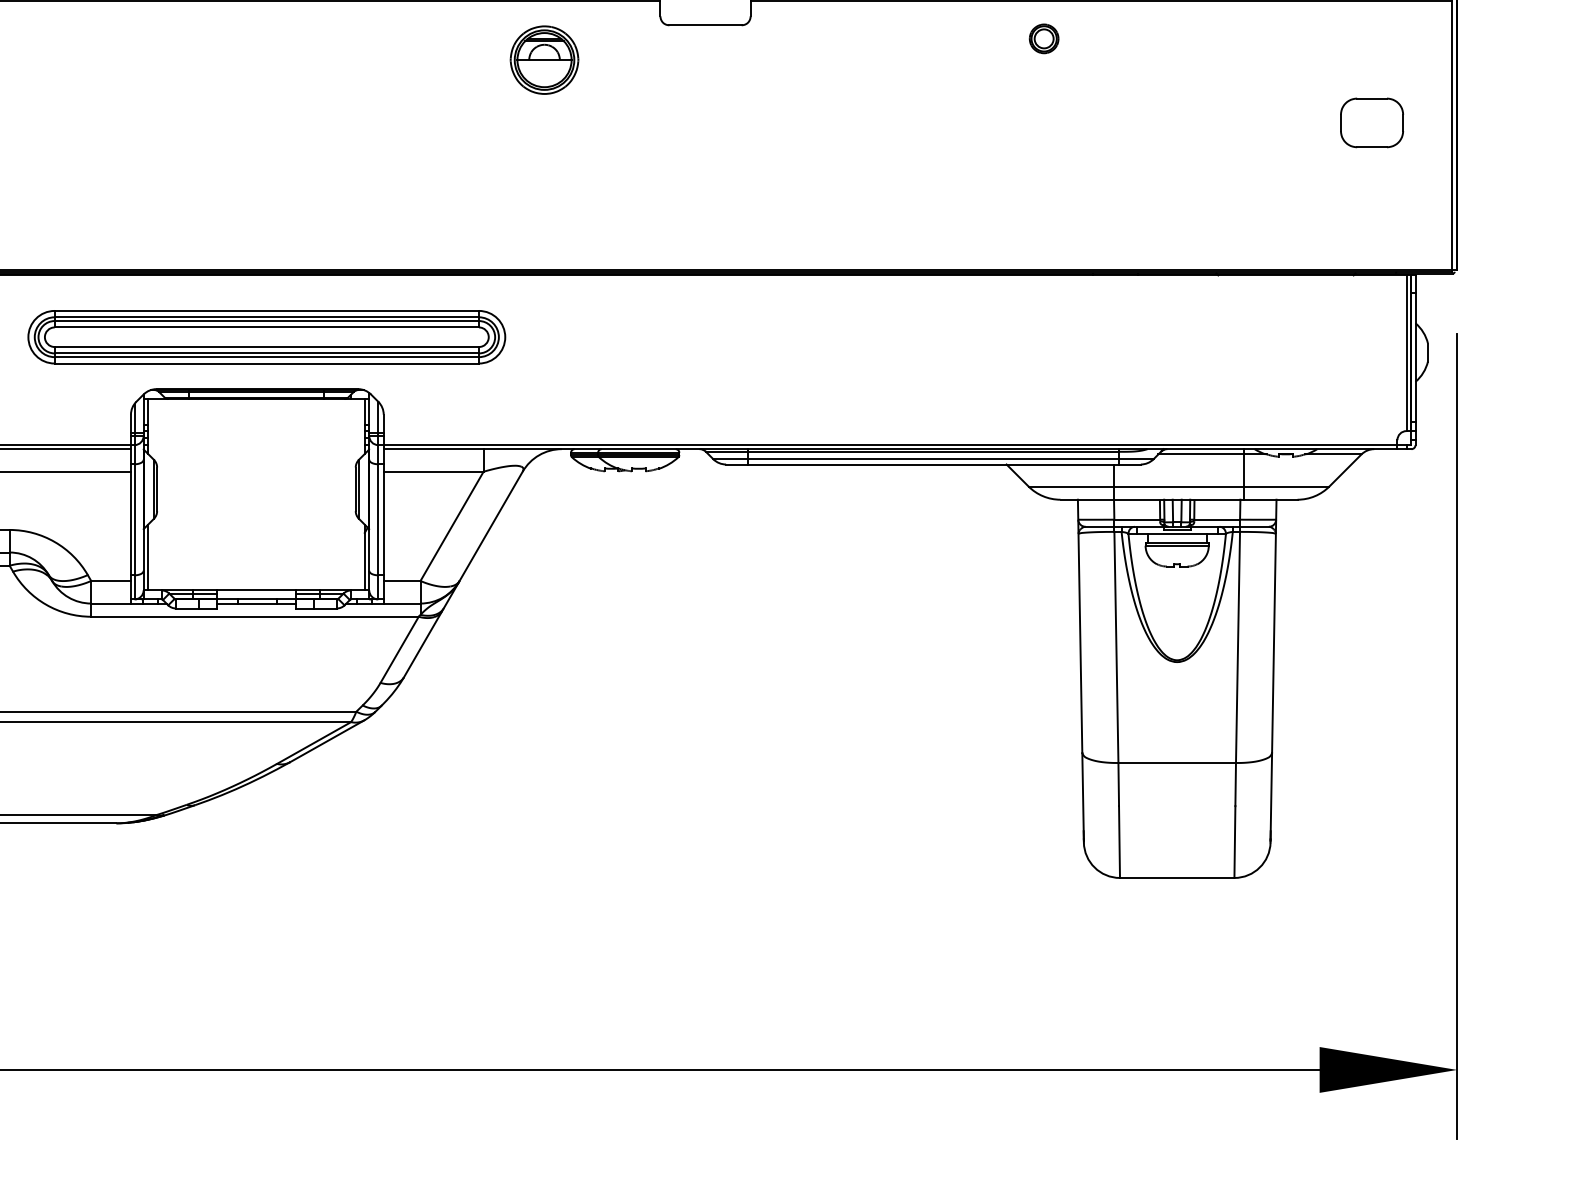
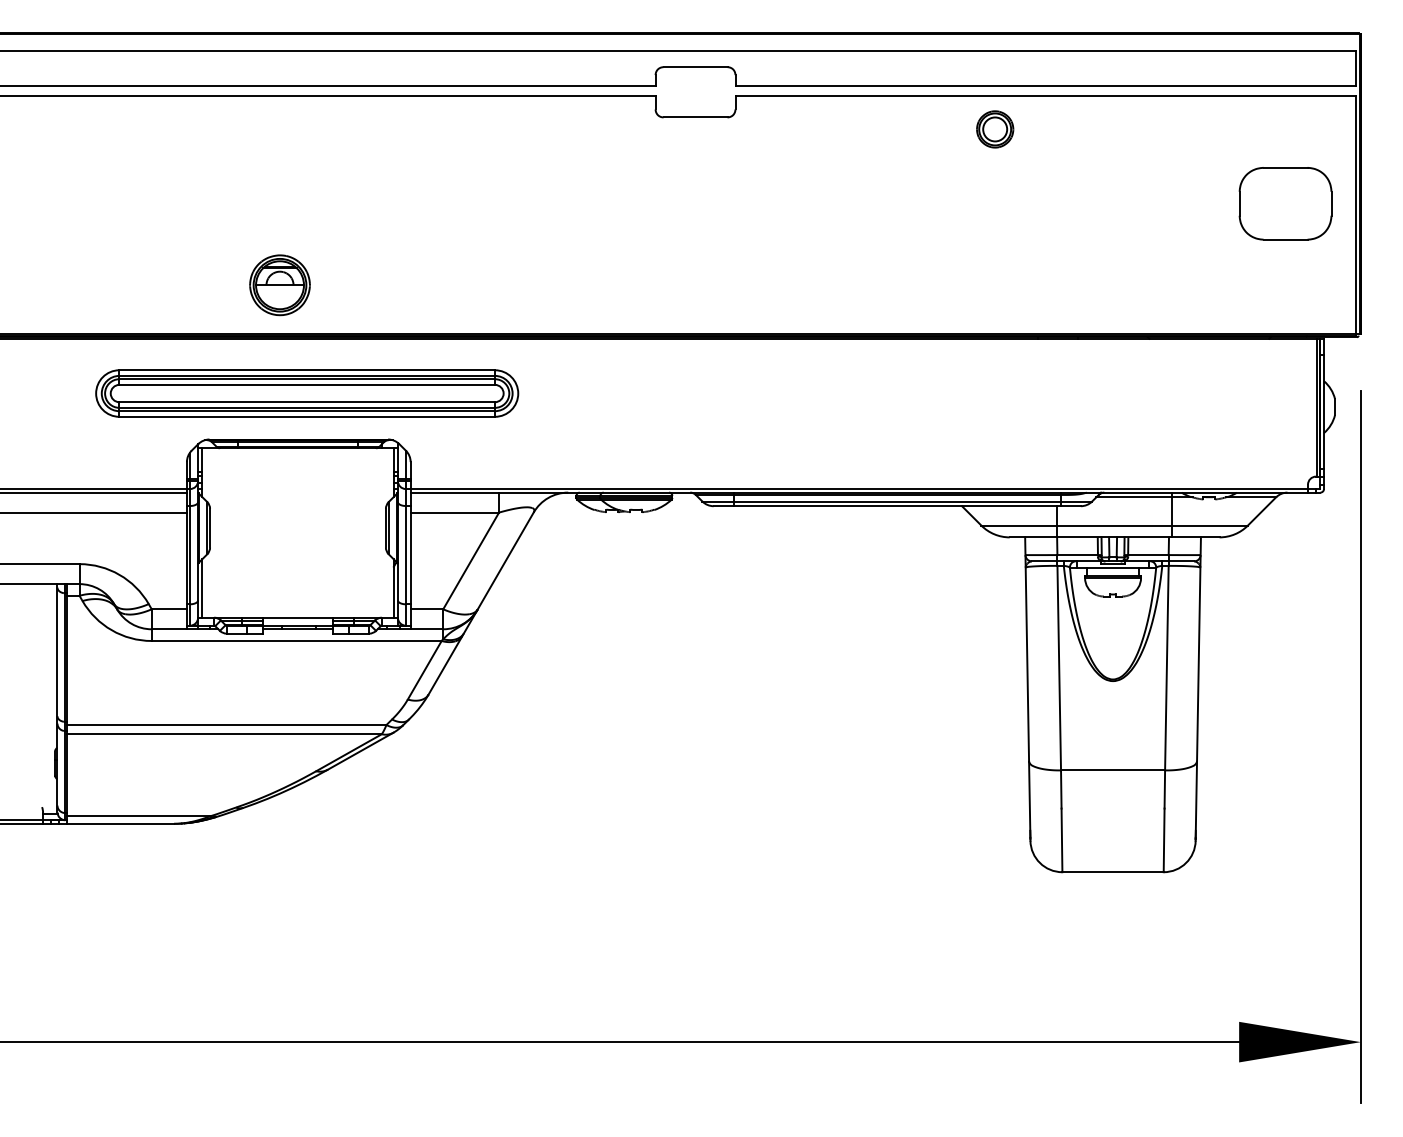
part: (1044, 38) -> (995, 129), size x1.43
part: (543, 60) -> (279, 285), moved
part: (1372, 122) -> (1285, 203), size x1.67

